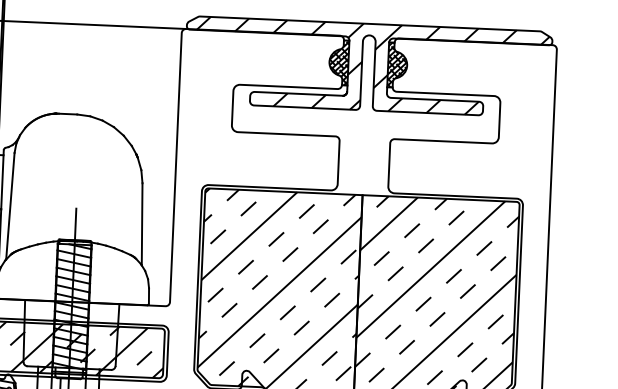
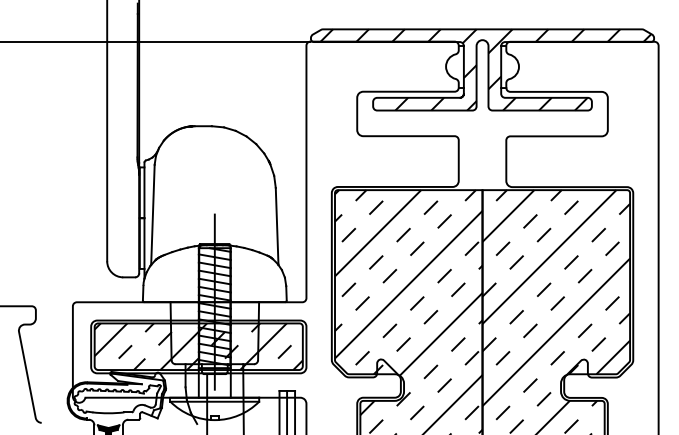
hatch: (338, 62) -> (454, 66), removed
hatch: (397, 64) -> (509, 66), removed

